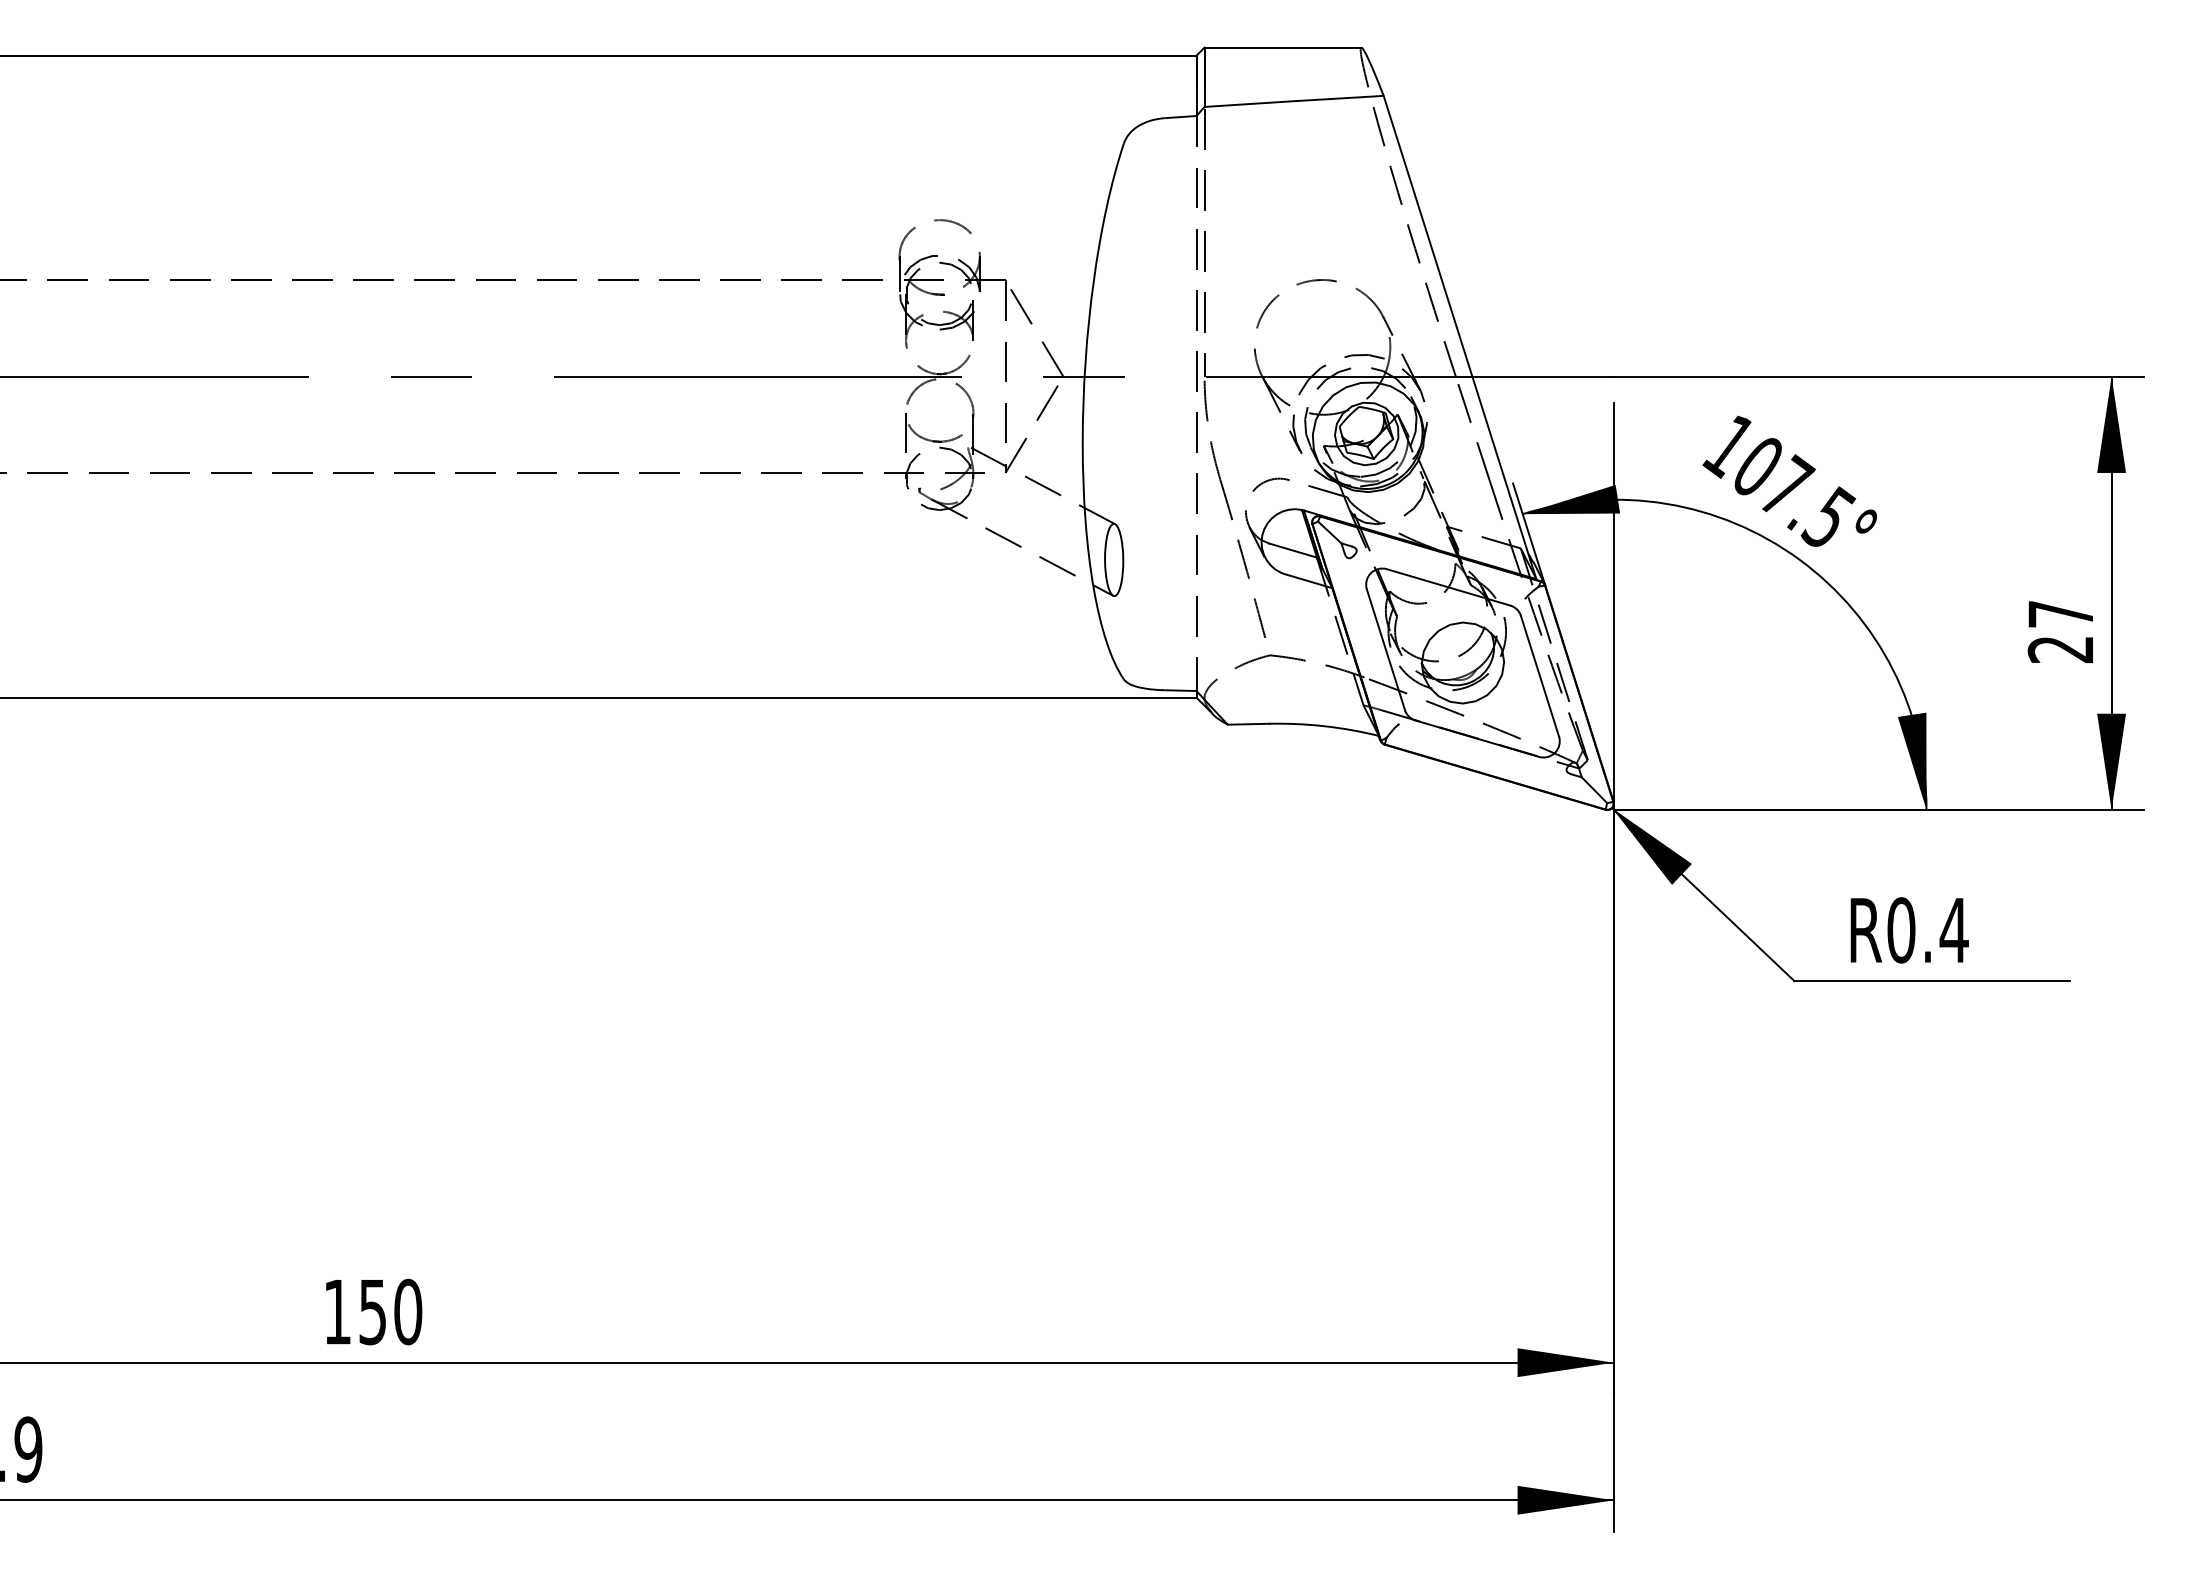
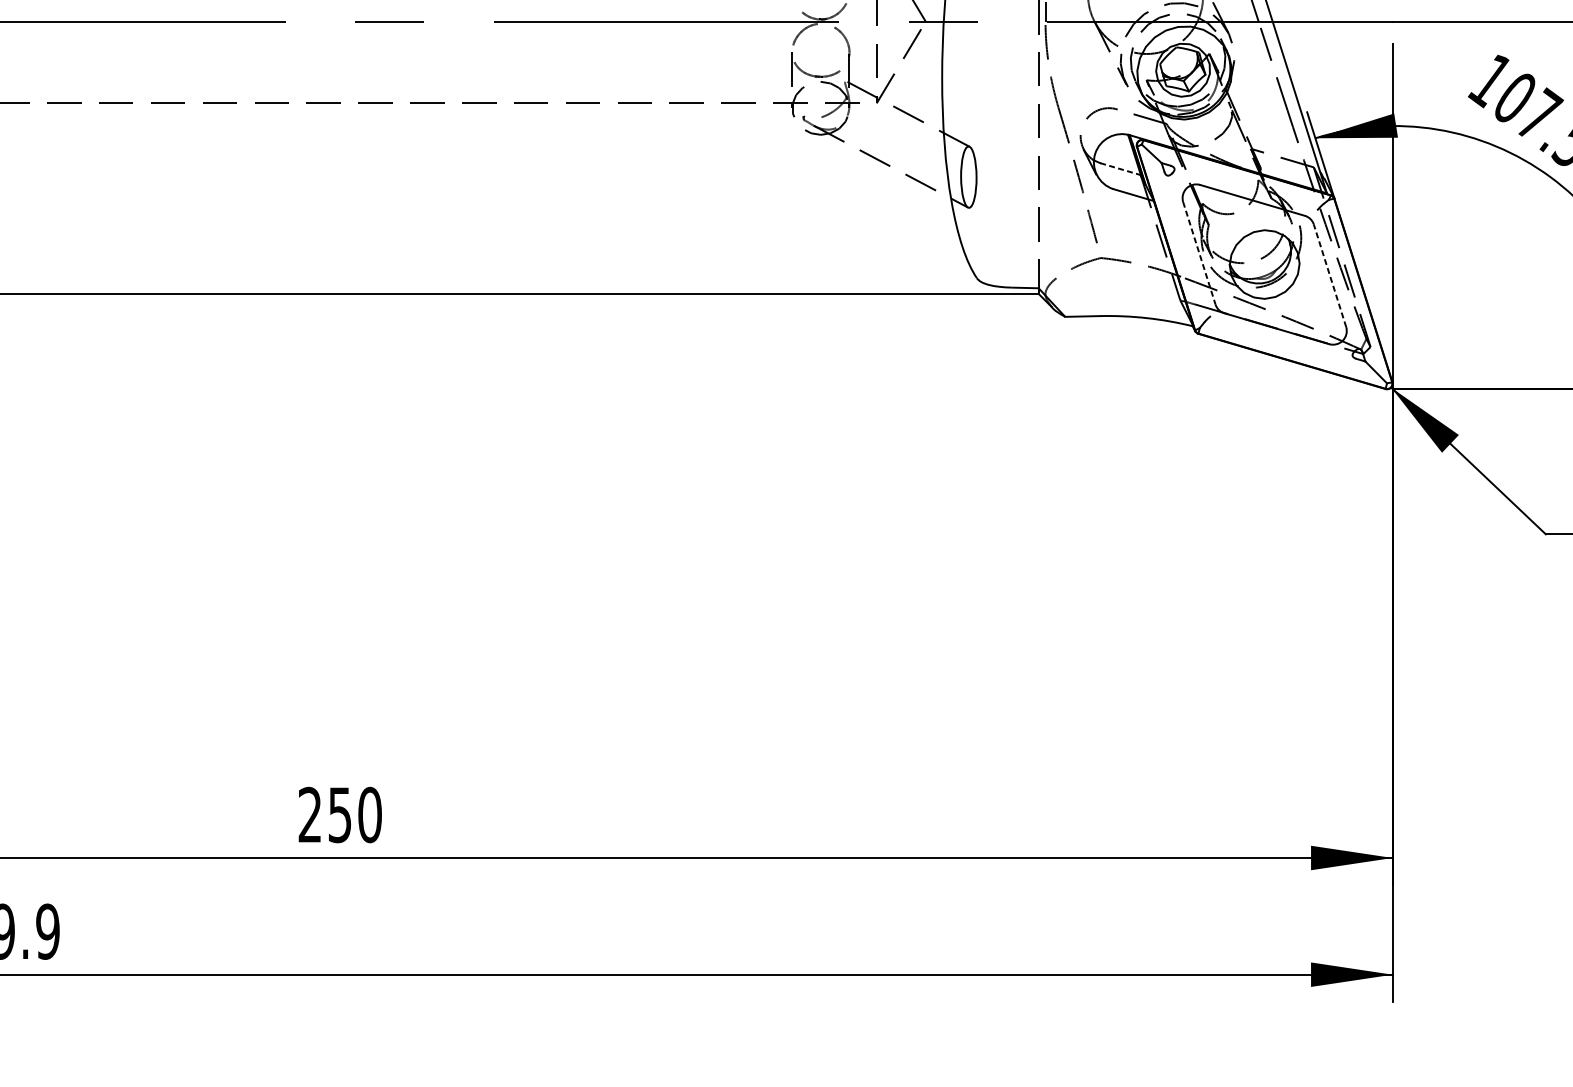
line: (1292, 550) -> (1120, 169), solid -> dashed
line: (1385, 649) -> (1198, 253), solid -> dashed
line: (1539, 676) -> (1329, 275), solid -> dashed
text: (337, 1311) -> (310, 814), 150 -> 250

